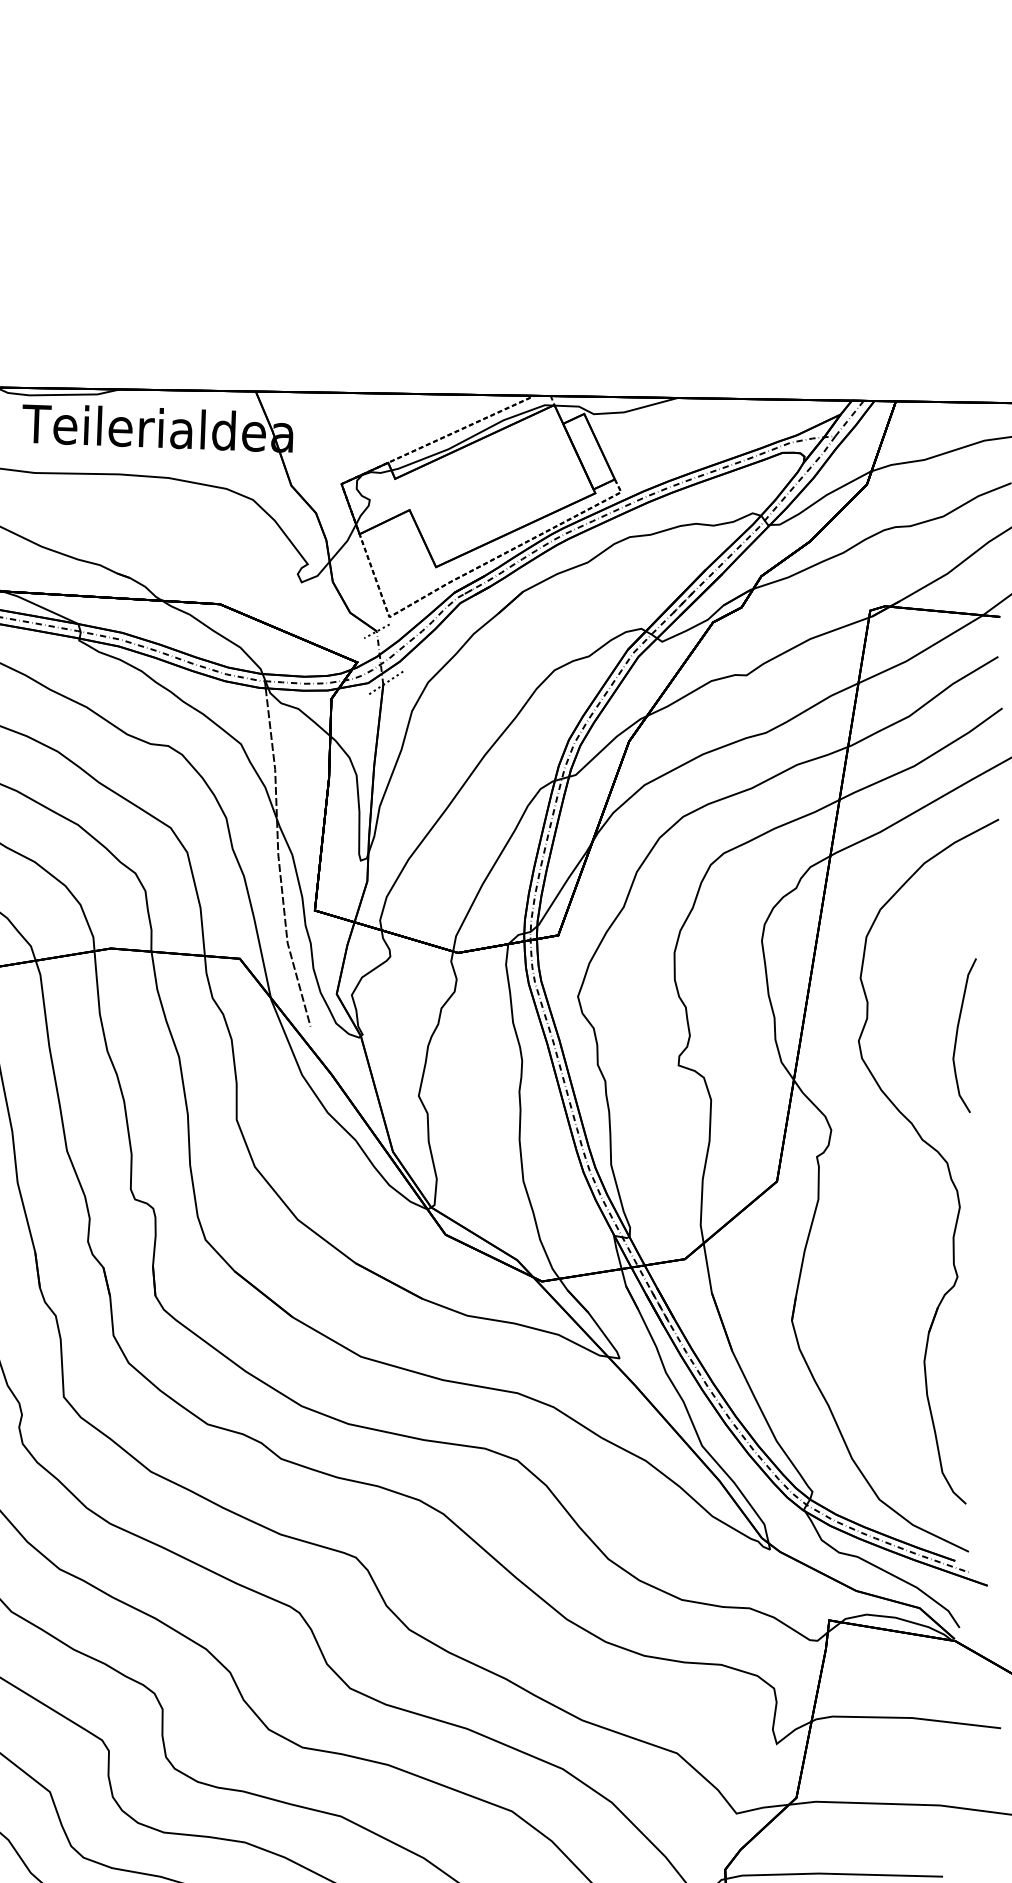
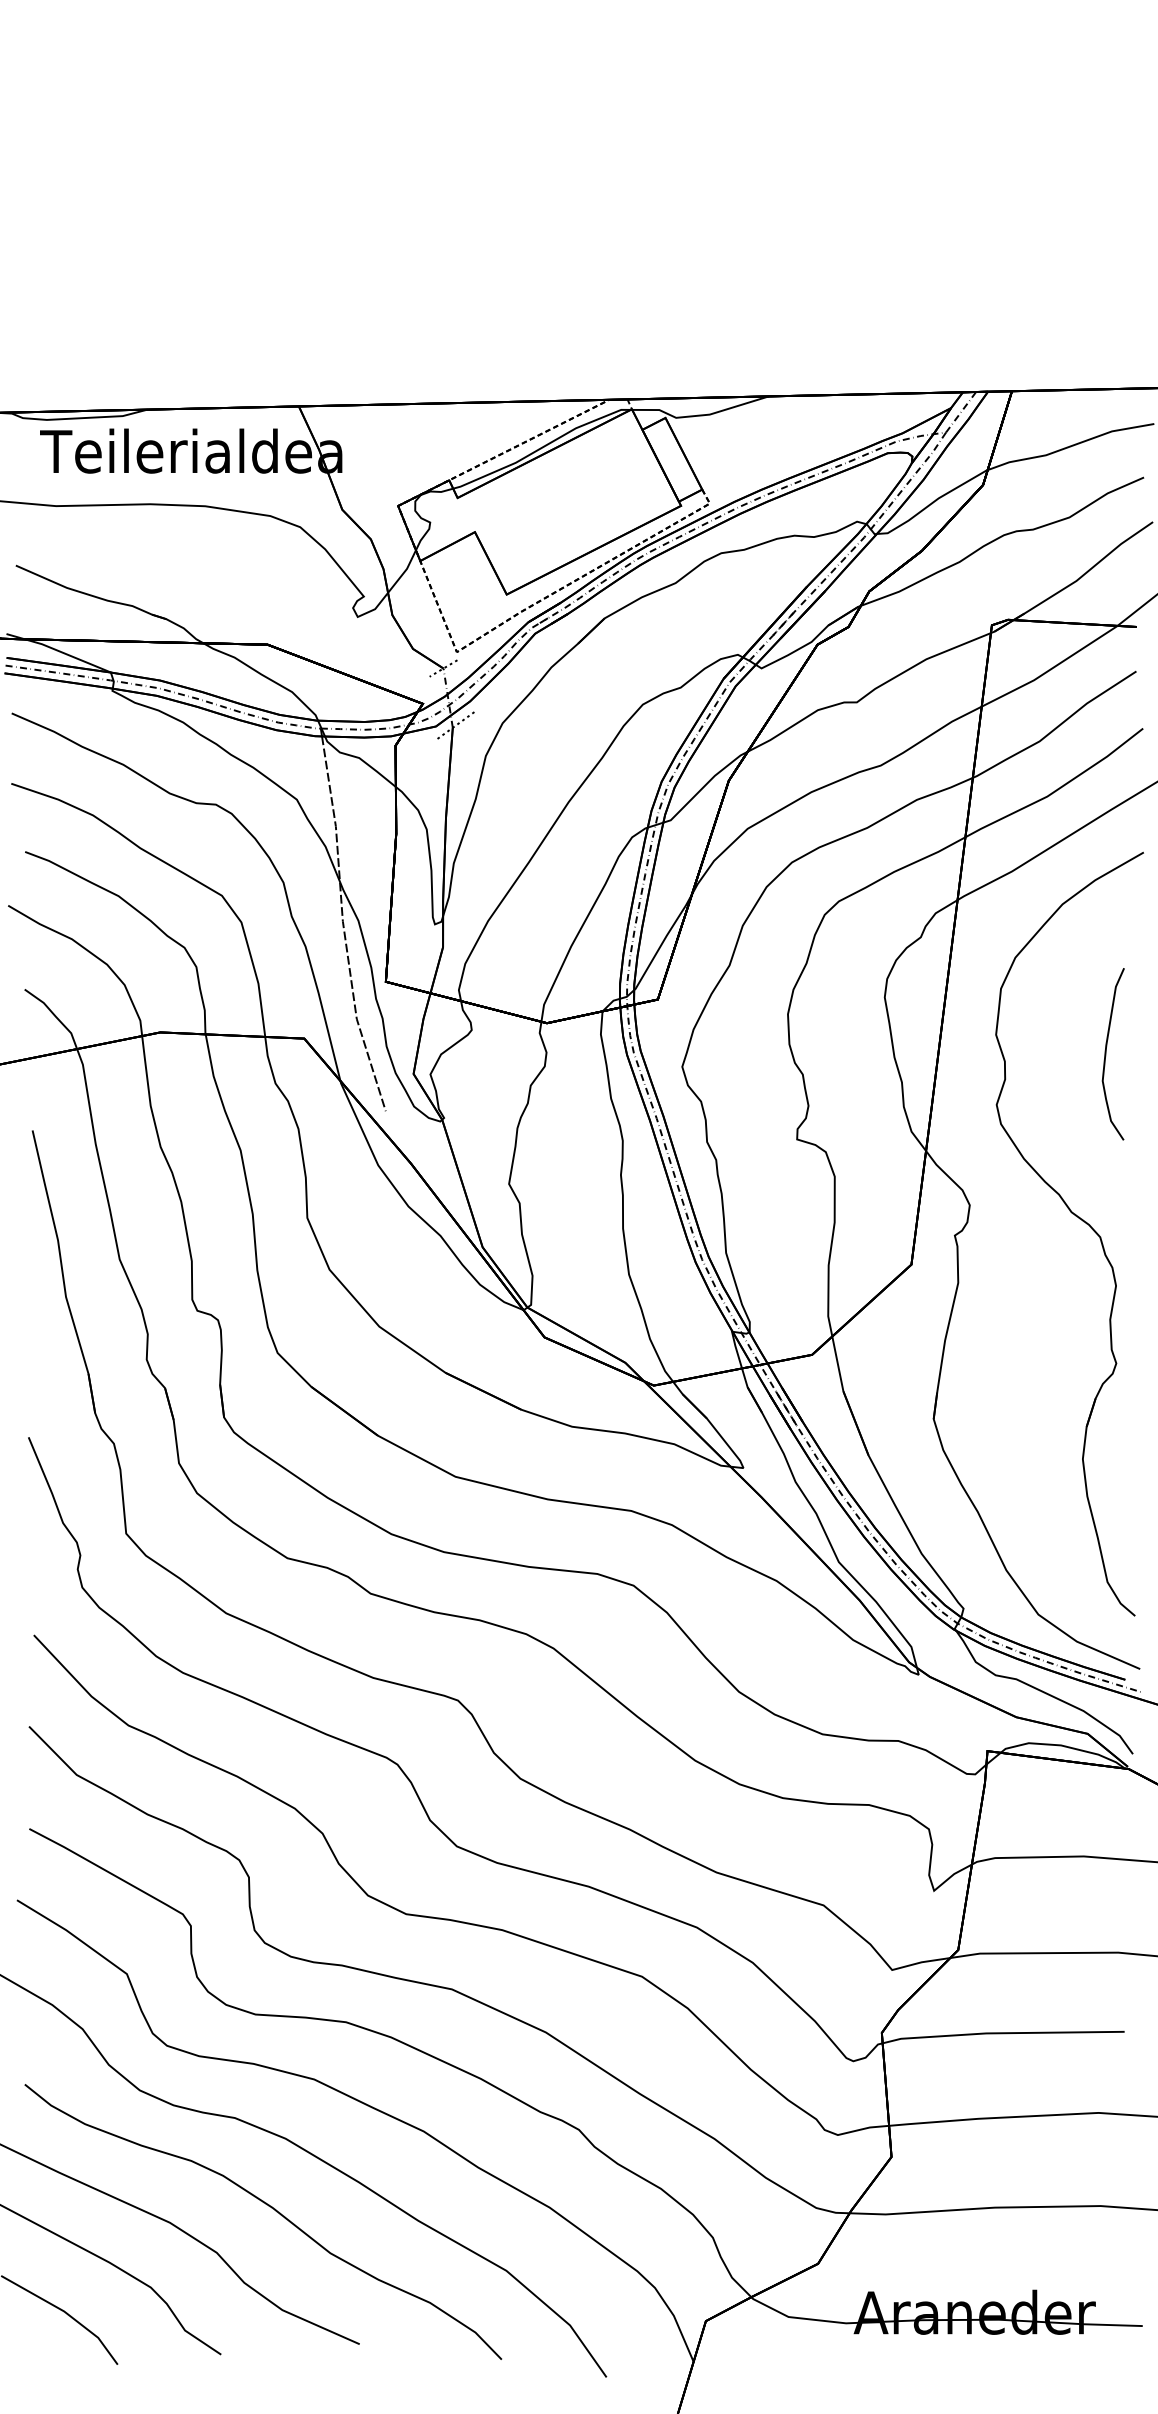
curve: (957, 1035) -> (1106, 1054), moved

